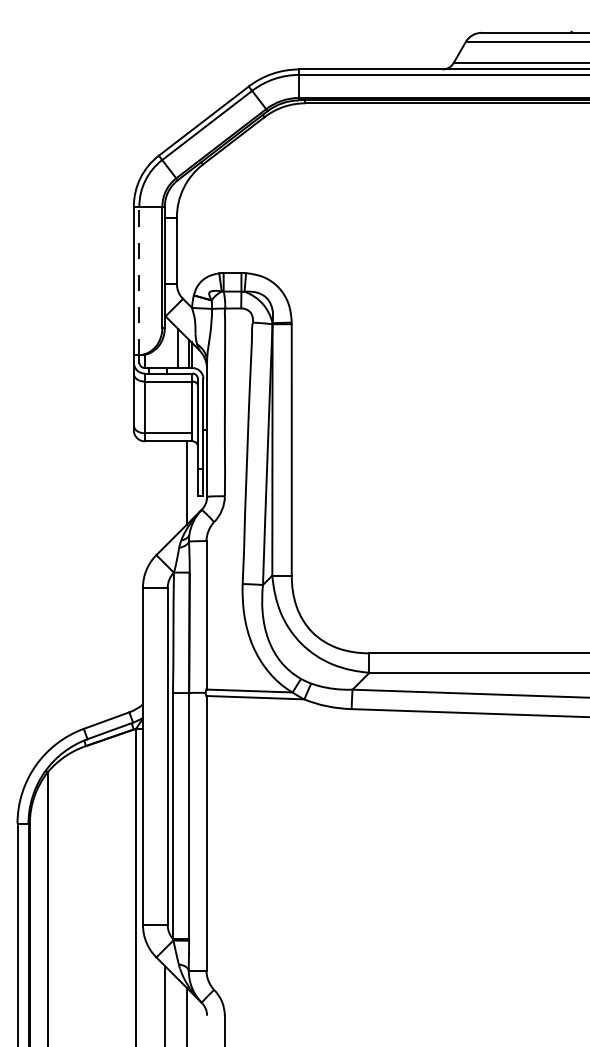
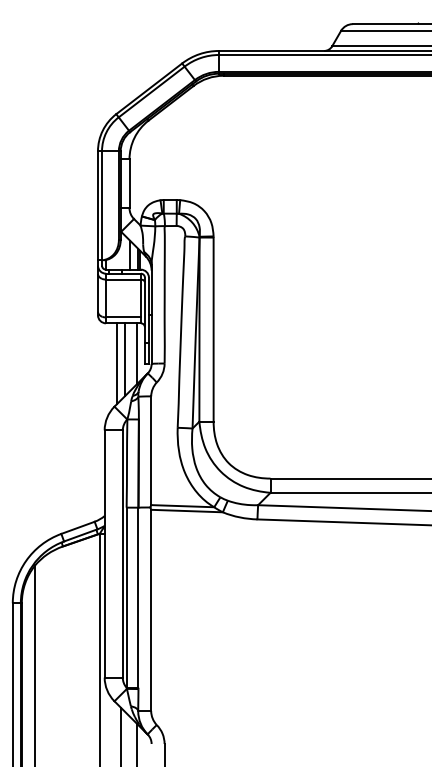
line: (140, 280) -> (102, 205), dashed -> solid
line: (170, 490) -> (124, 359), added
line: (159, 496) -> (116, 363), added

